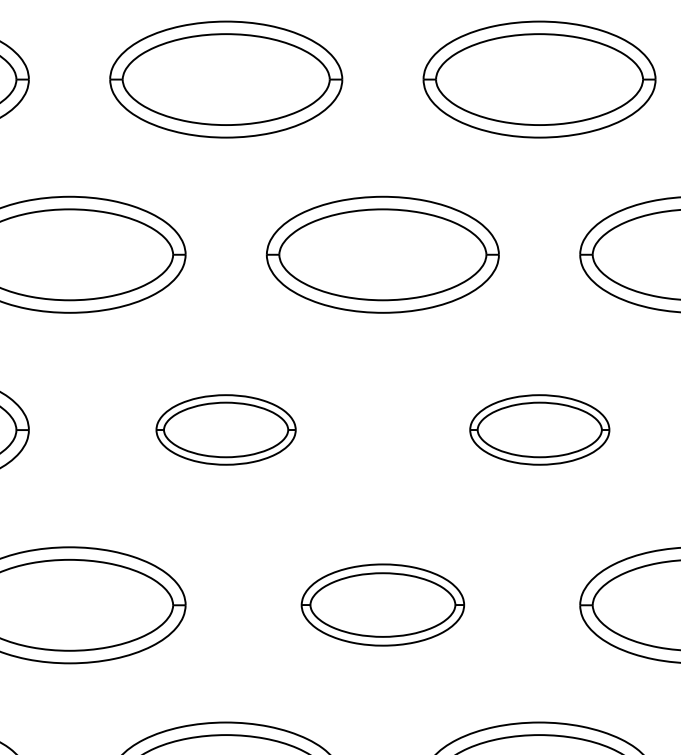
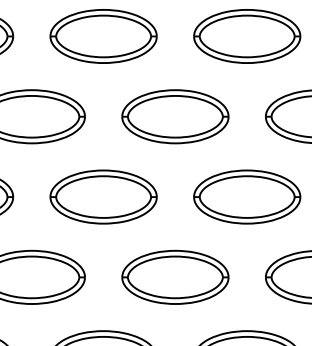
part: (225, 428) -> (103, 196), size x1.67
part: (540, 428) -> (247, 196), size x1.67
part: (383, 603) -> (175, 276), size x1.43

